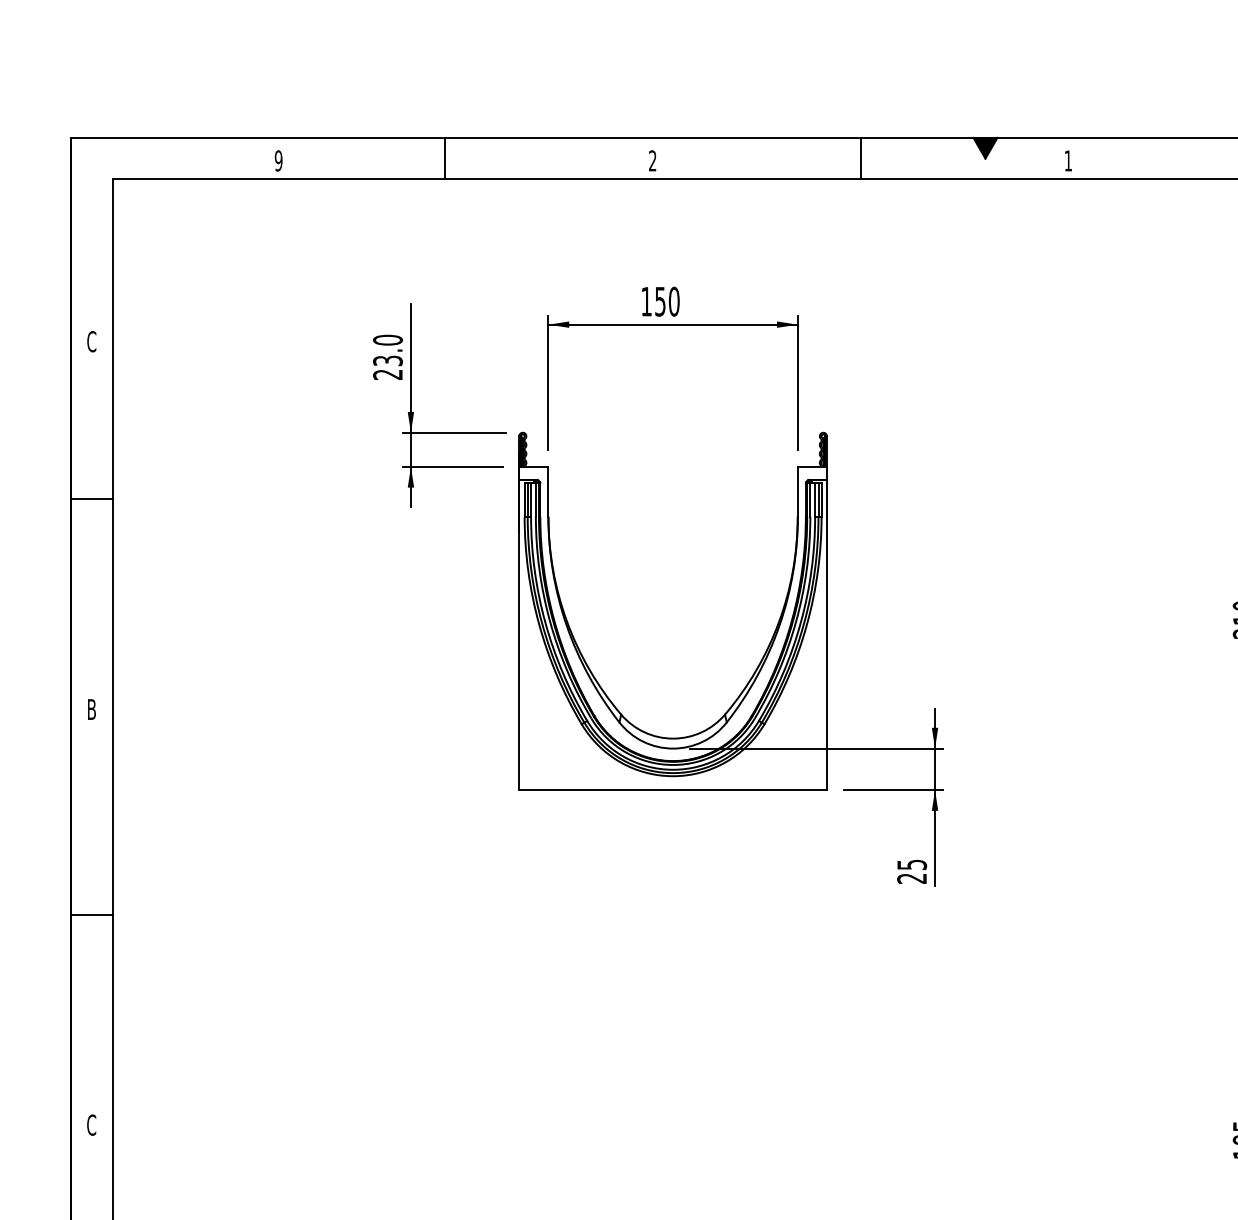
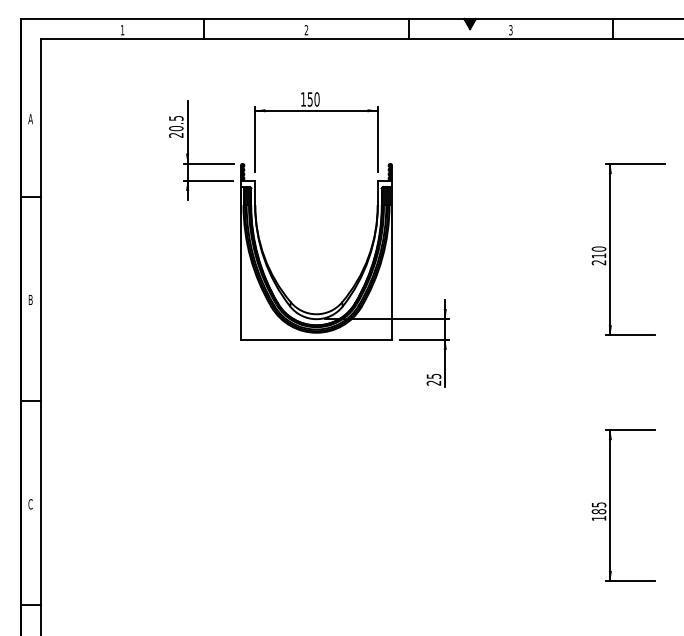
text: (278, 161) -> (122, 30), 9 -> 1
text: (1067, 161) -> (510, 30), 1 -> 3
text: (91, 340) -> (30, 118), C -> A
text: (388, 350) -> (176, 123), 23.0 -> 20.5

